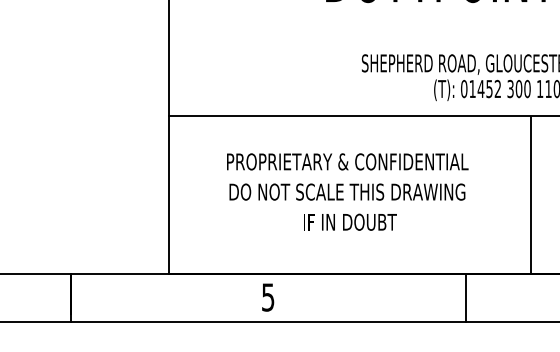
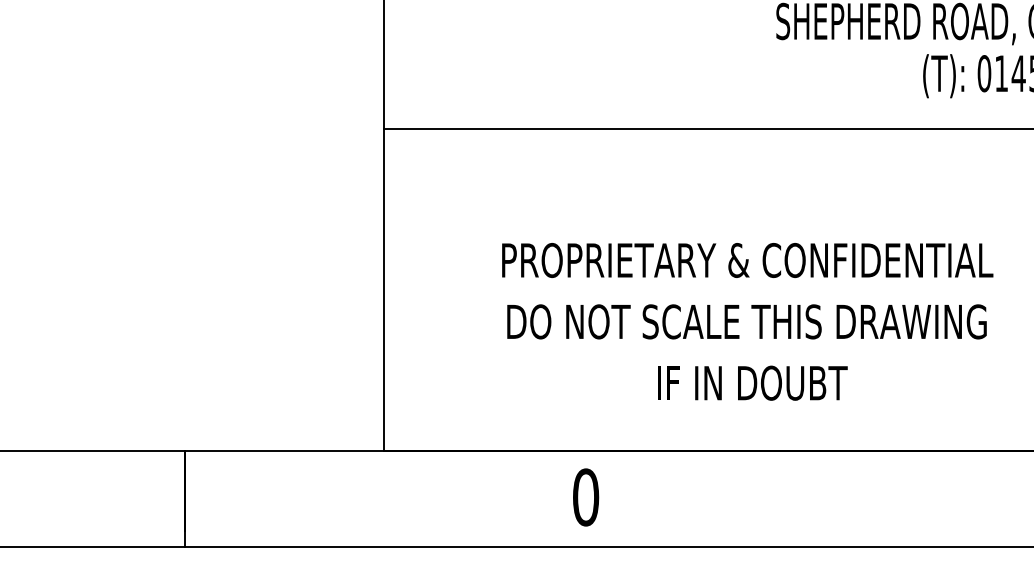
text: (347, 191) -> (747, 320), moved
text: (267, 297) -> (584, 497), 5 -> 0
line: (465, 297) -> (987, 497), removed

